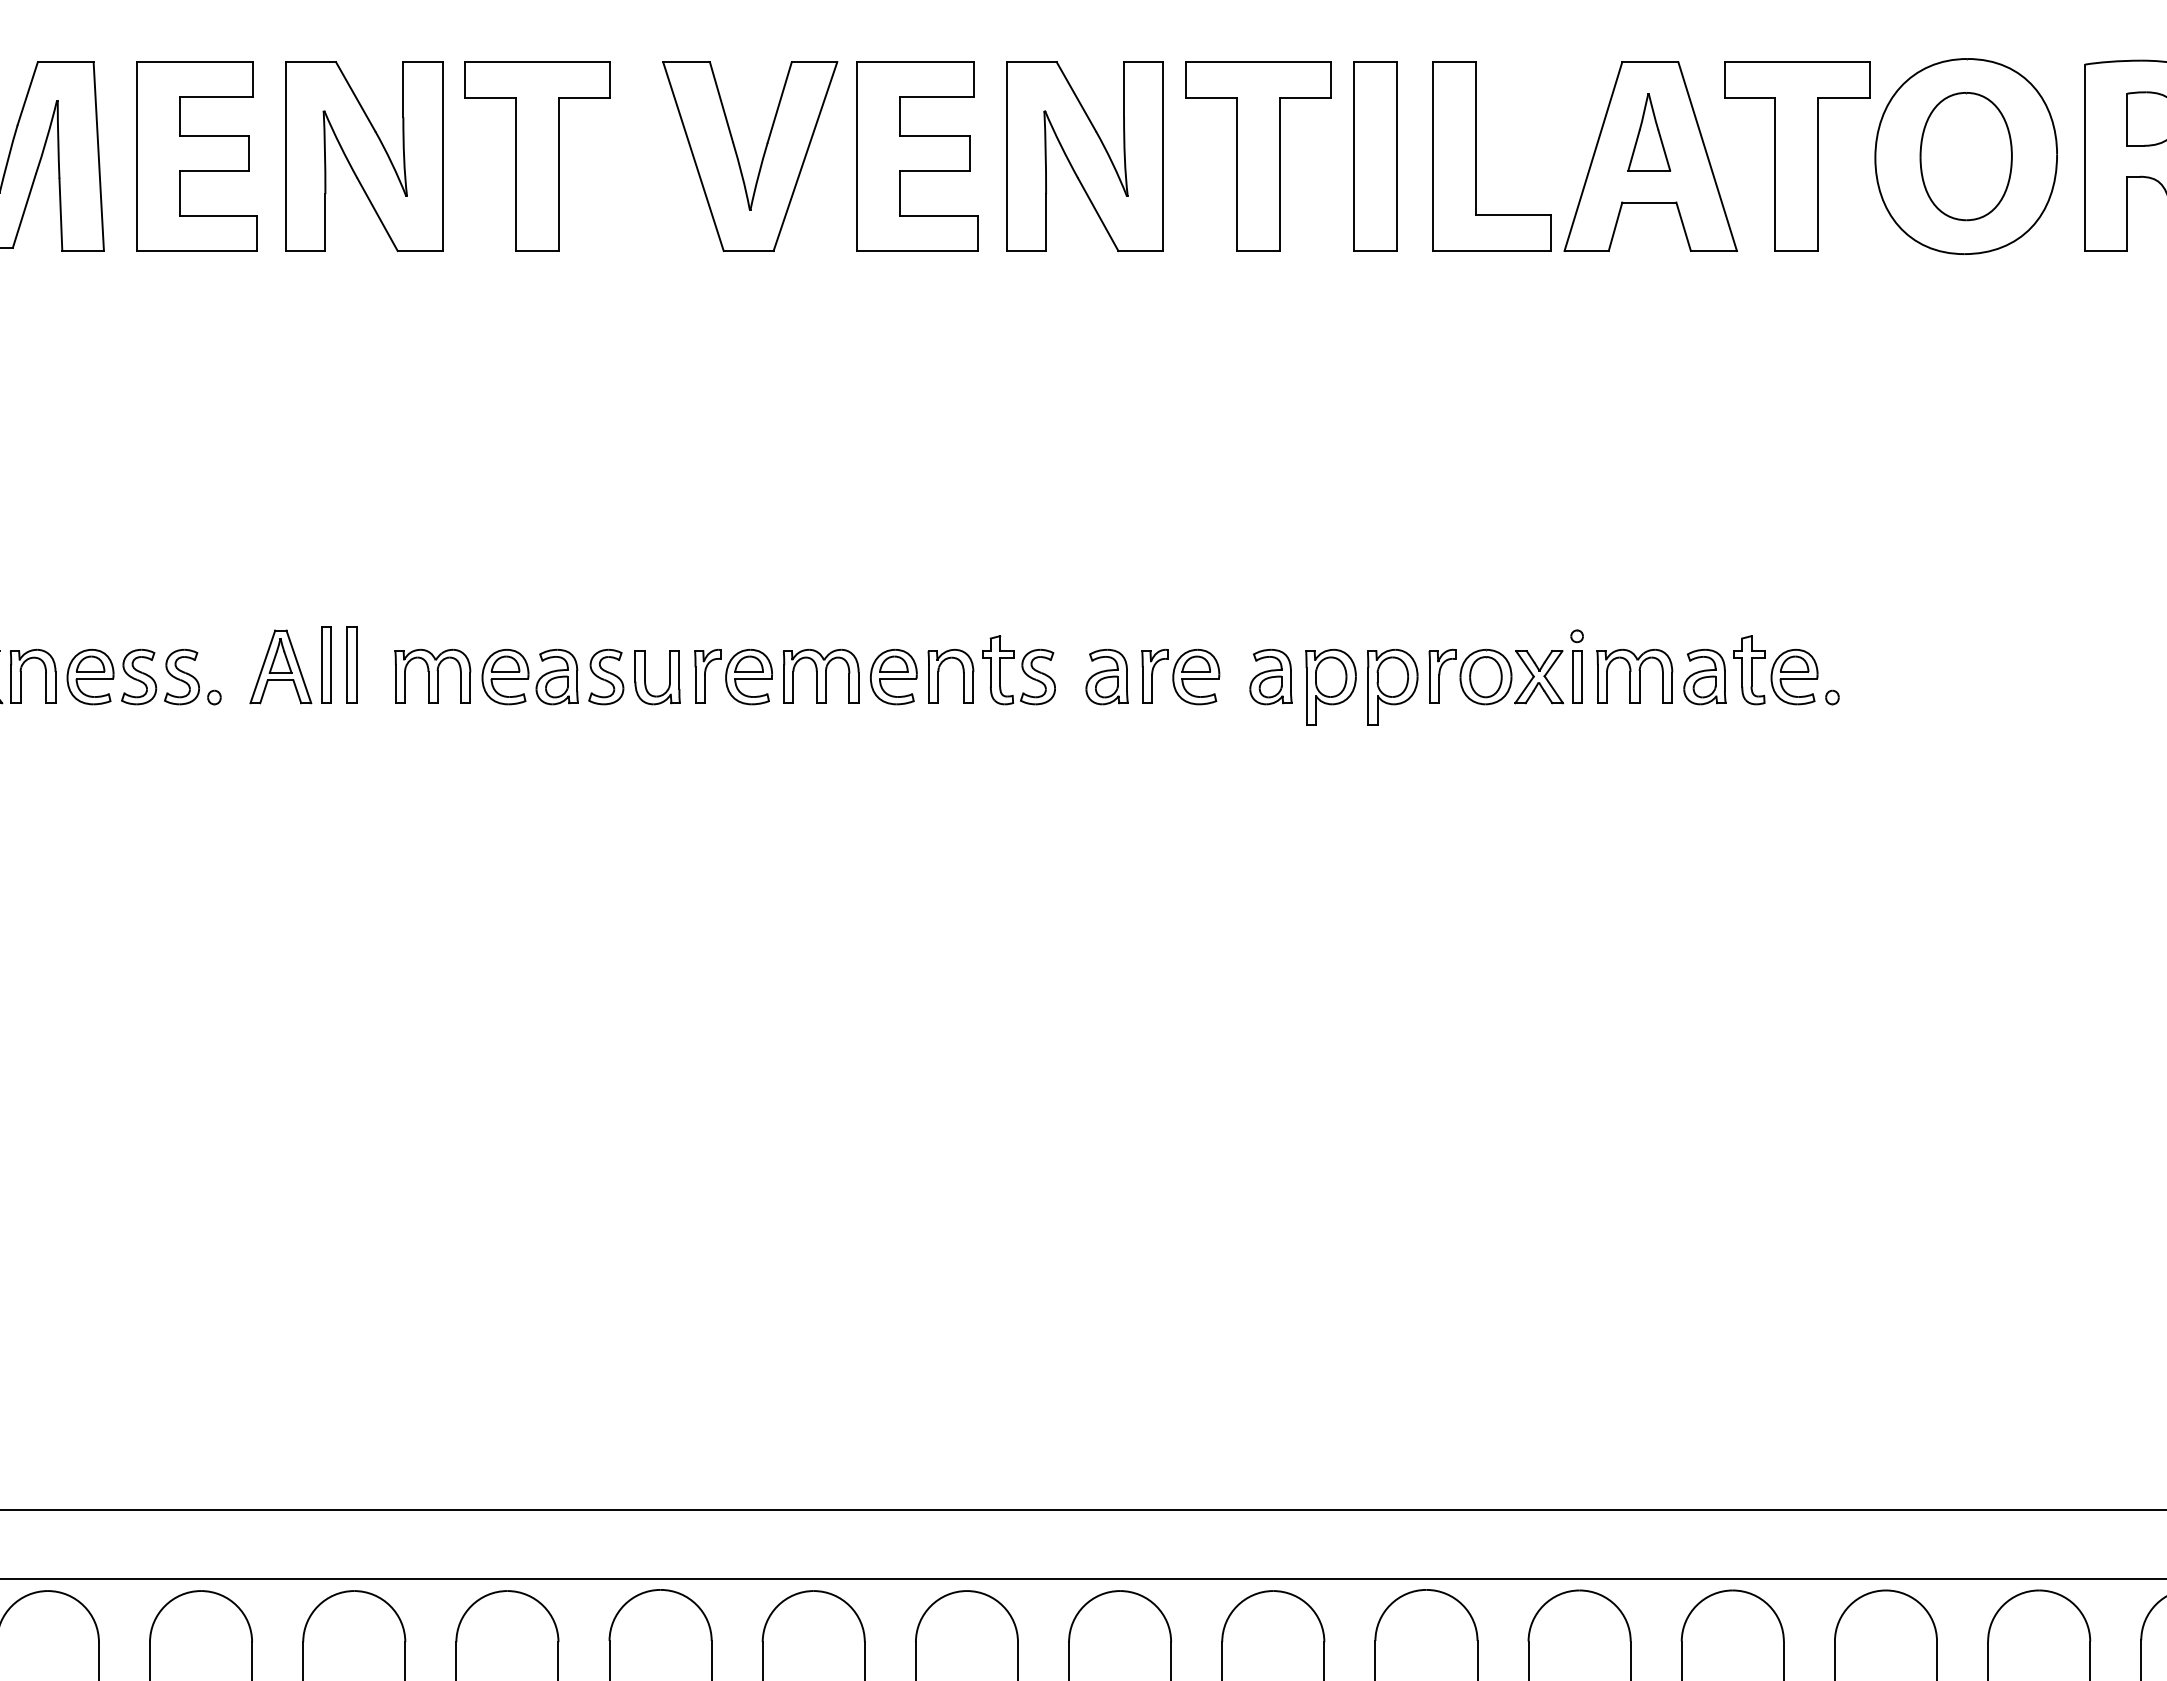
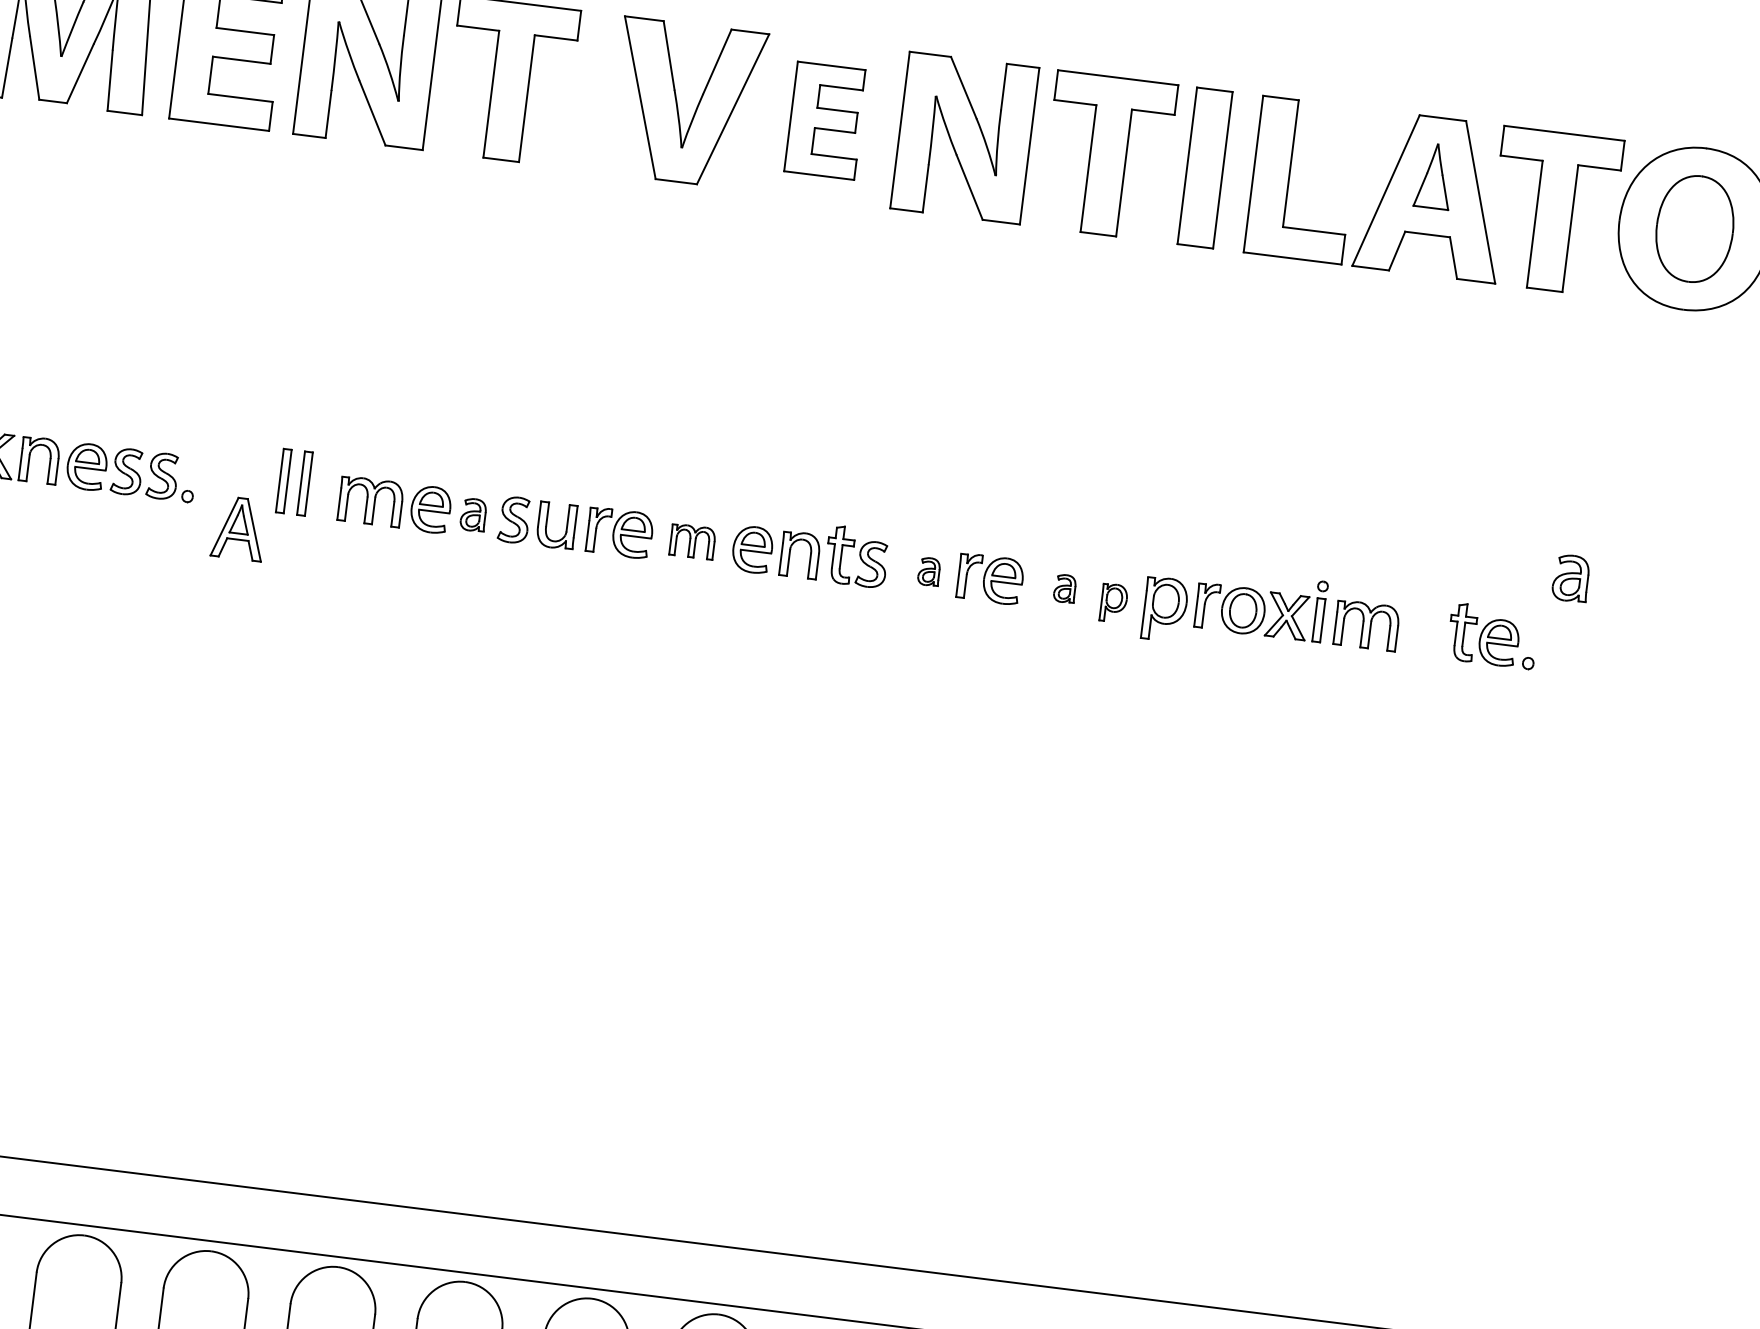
part: (917, 156) -> (825, 120), size x0.7
part: (280, 666) -> (239, 528), moved
part: (821, 676) -> (692, 541), size x0.7
part: (556, 677) -> (473, 515), size x0.7
part: (1106, 677) -> (928, 571), size x0.6
part: (1270, 677) -> (1064, 588), size x0.6
part: (1704, 677) -> (1570, 578), moved
part: (1330, 687) -> (1113, 603), size x0.6

